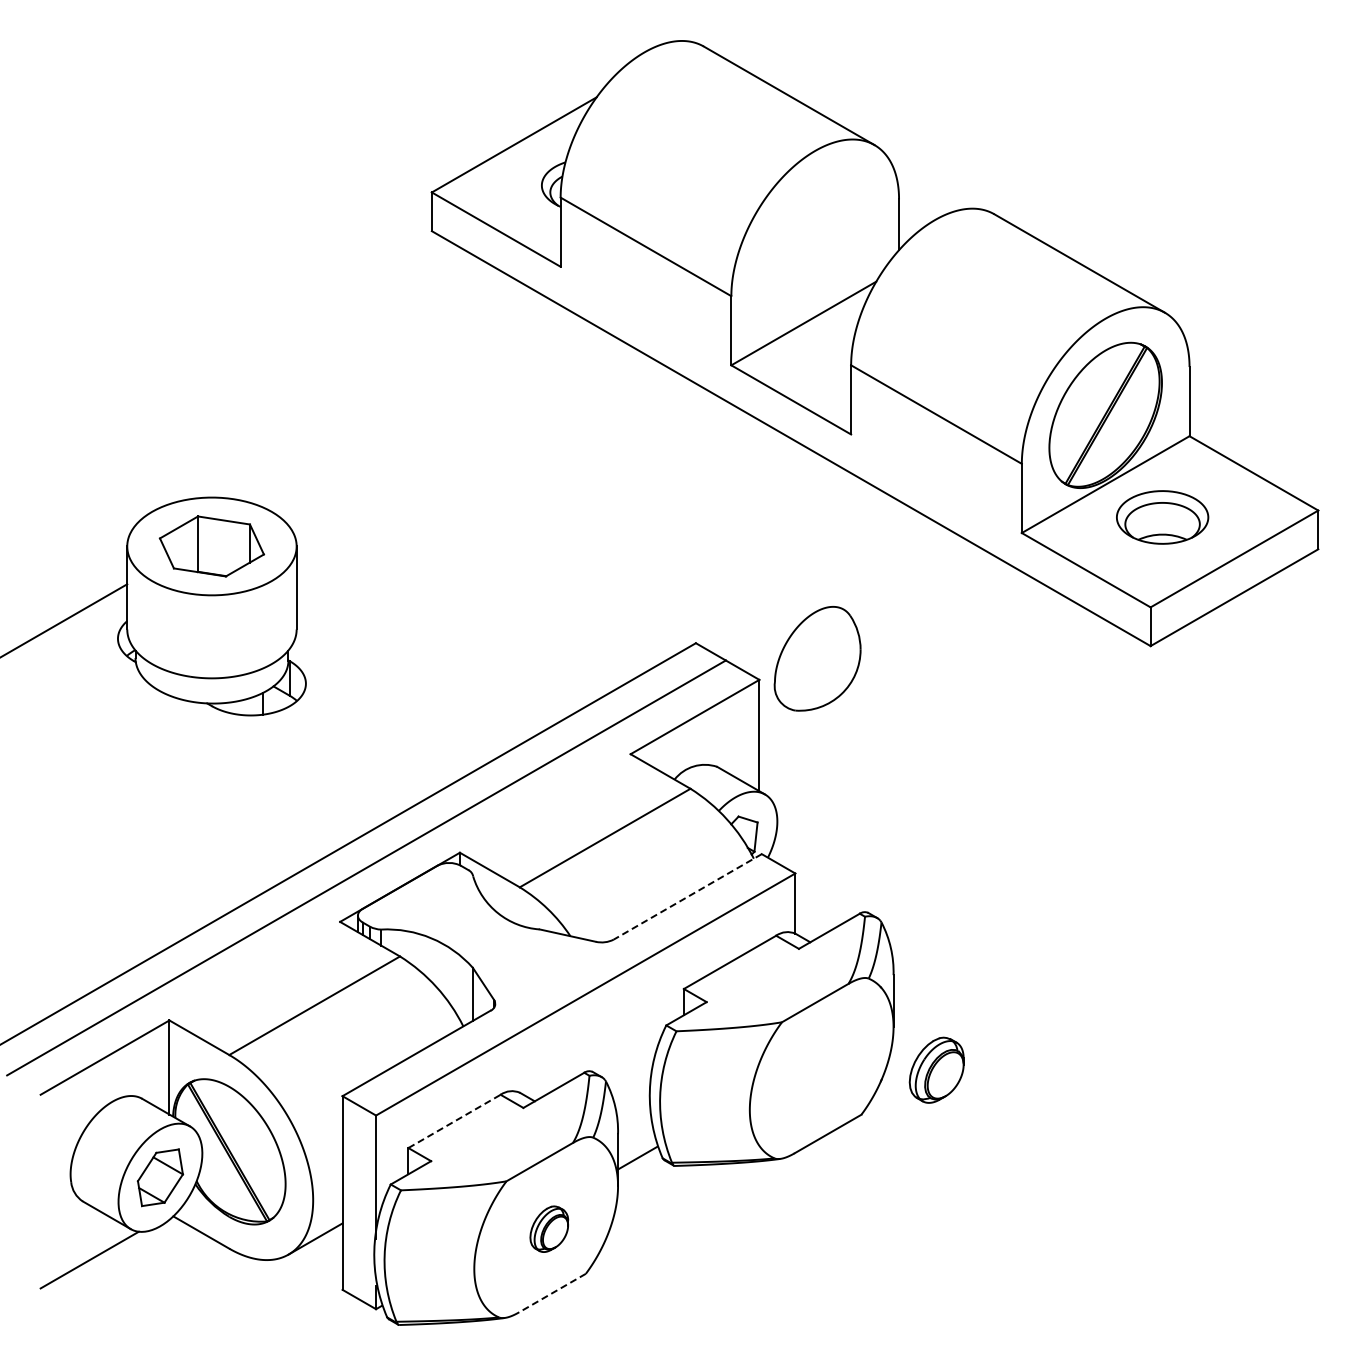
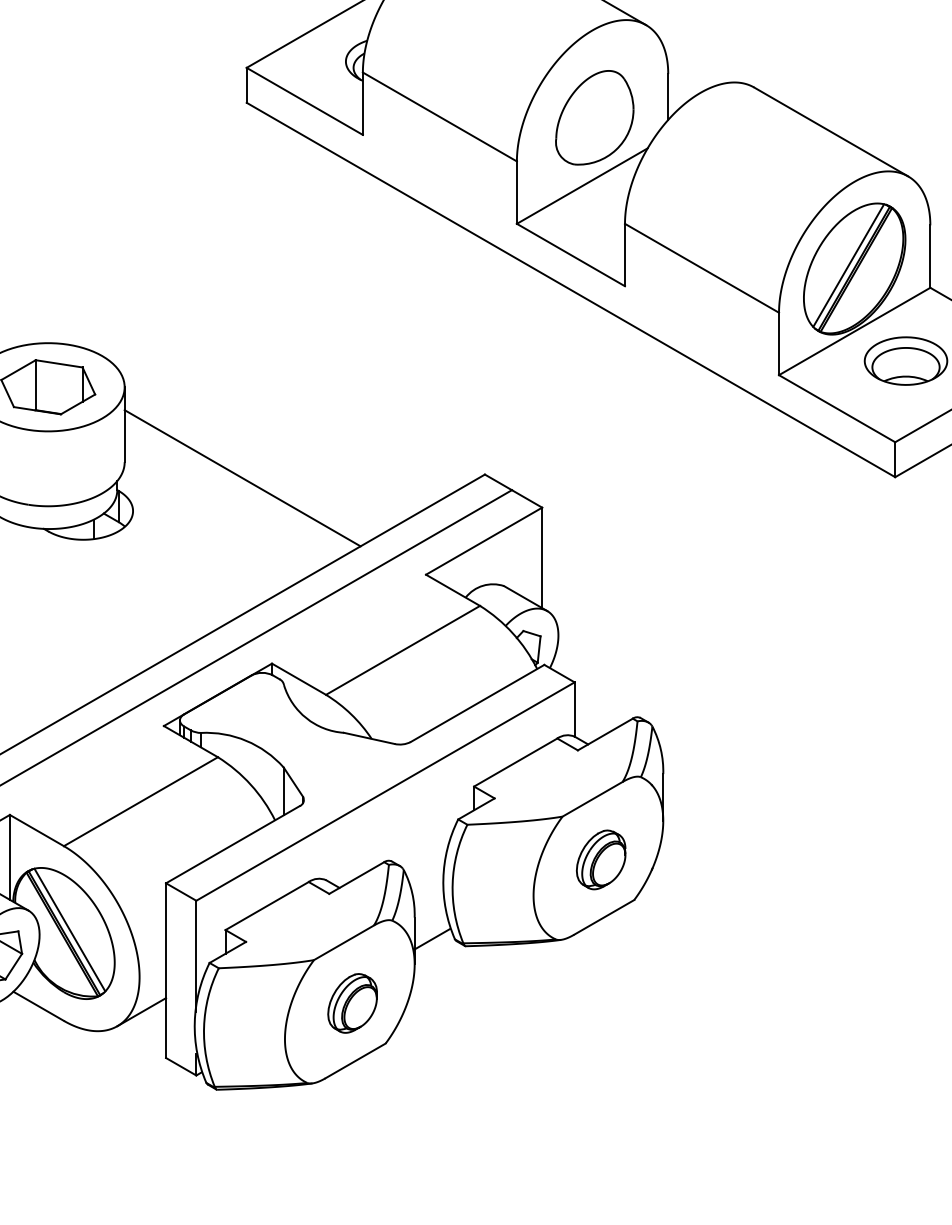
line: (1098, 411) -> (848, 265), added
line: (427, 646) -> (242, 477), added
part: (817, 658) -> (594, 117), moved
line: (687, 897) -> (477, 704), dashed -> solid
part: (936, 1069) -> (600, 859), moved
line: (454, 1121) -> (267, 906), dashed -> solid
line: (235, 1148) -> (69, 930), added
part: (549, 1228) -> (352, 1002), size x1.43
line: (552, 1293) -> (355, 1061), dashed -> solid

